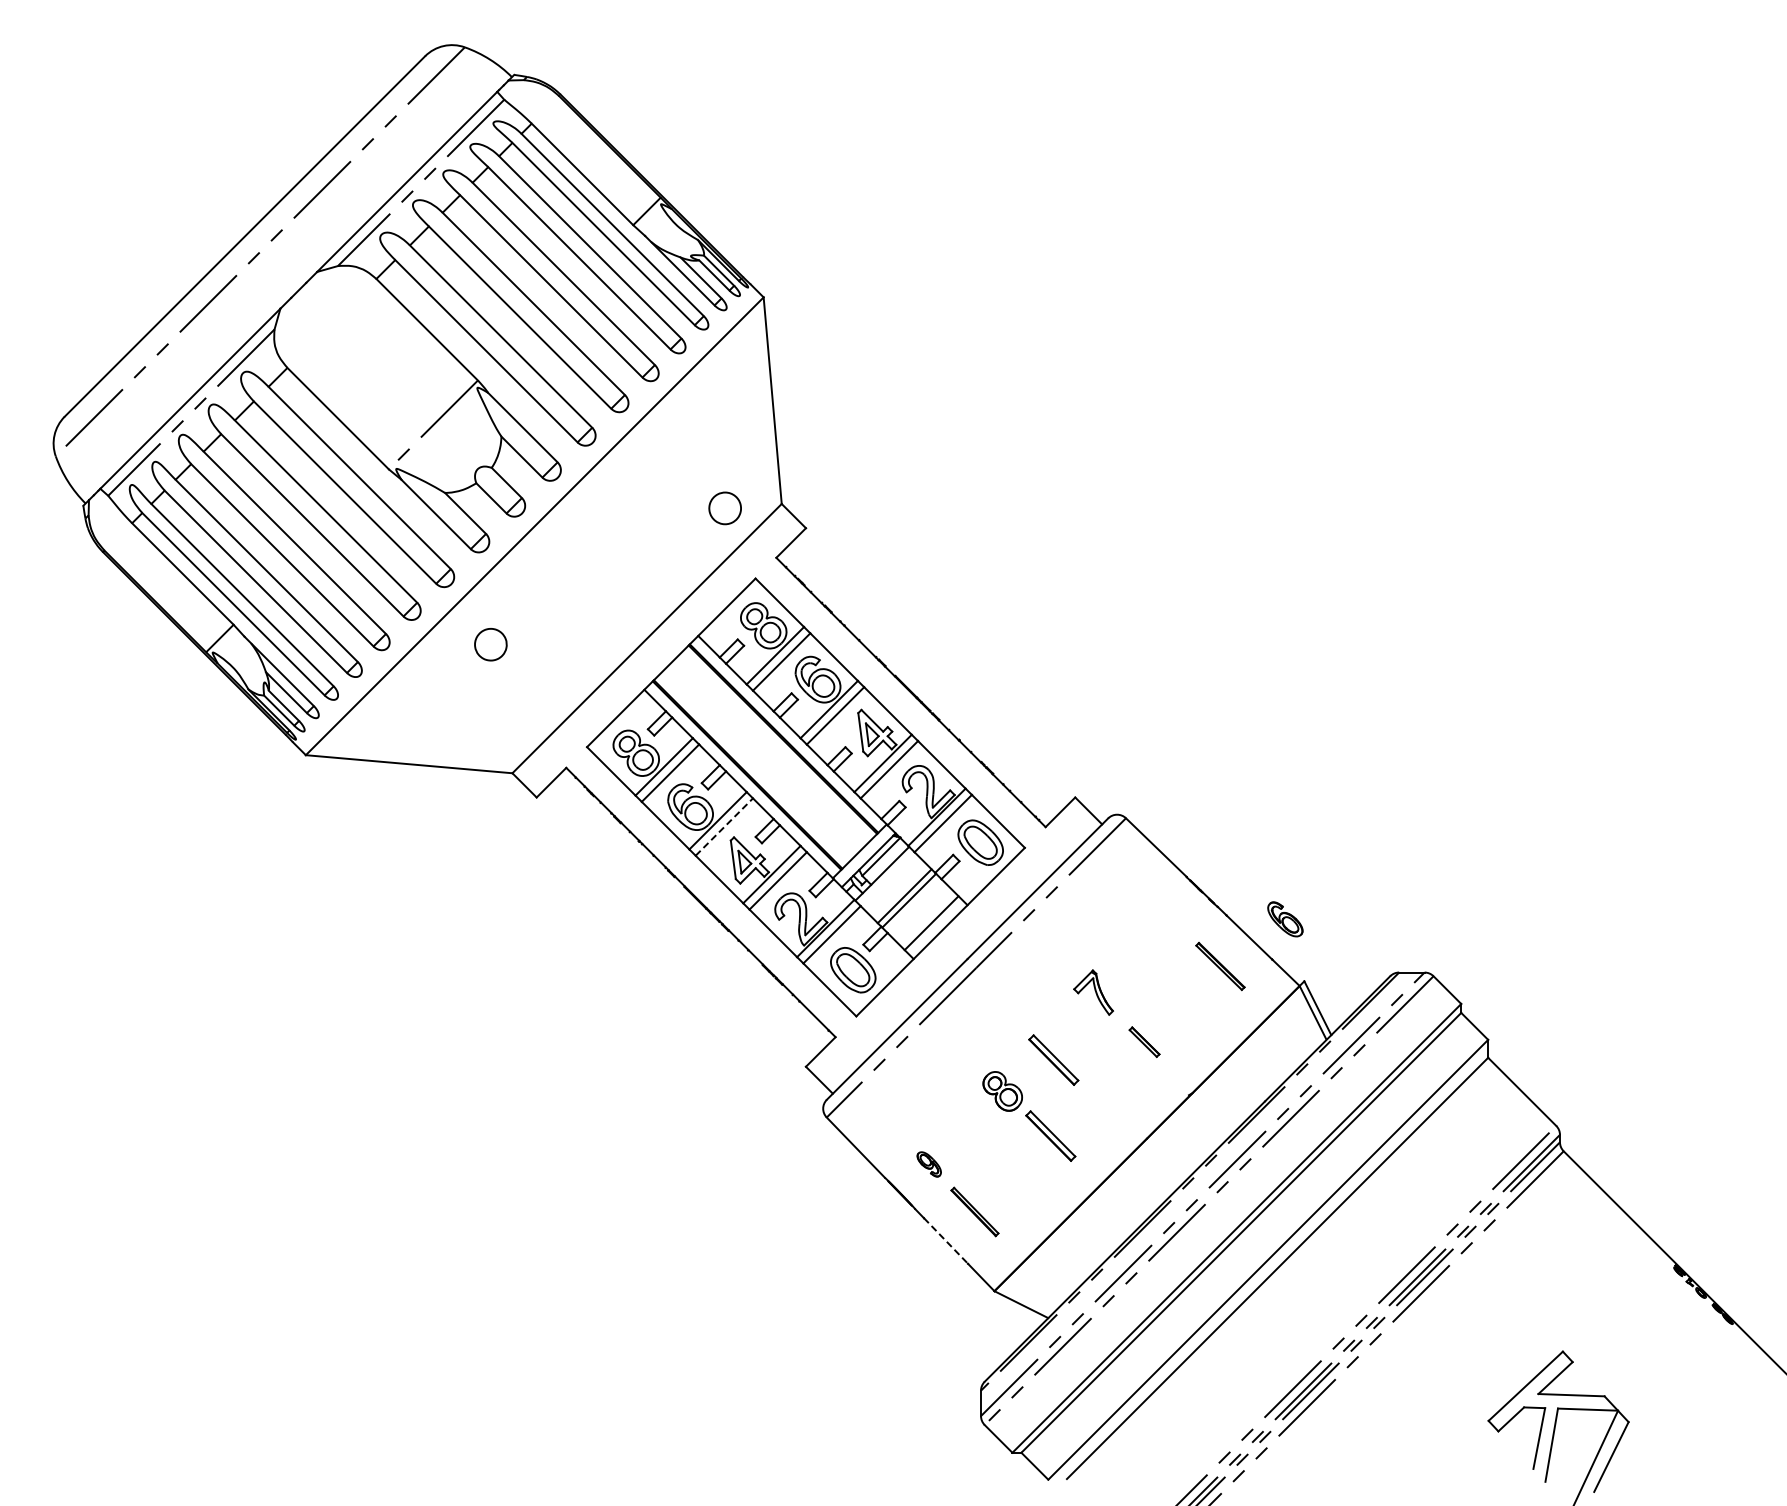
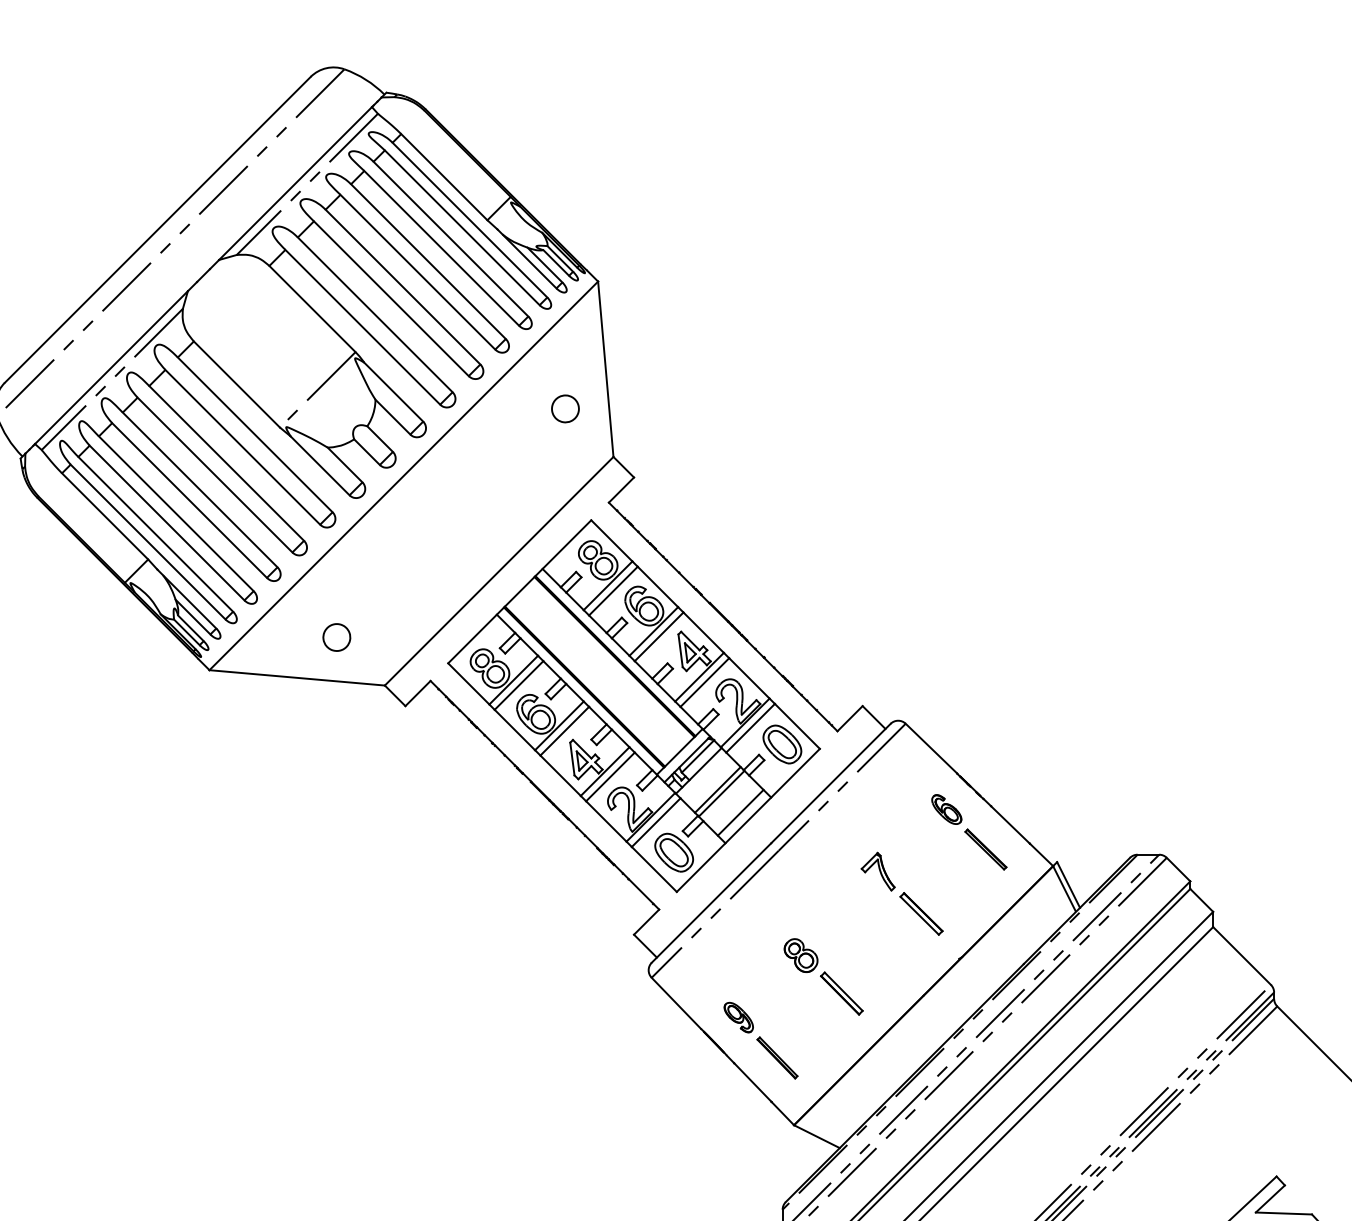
part: (724, 508) -> (564, 409), moved
part: (490, 644) -> (336, 637), moved
line: (724, 827) -> (564, 731), dashed -> solid
part: (1285, 919) -> (946, 809), moved
part: (1144, 1041) -> (921, 913), size x1.67
part: (1053, 1059) -> (844, 928), removed
part: (928, 1164) -> (738, 1017), size x1.43
line: (945, 1240) -> (752, 1082), dashed -> solid

